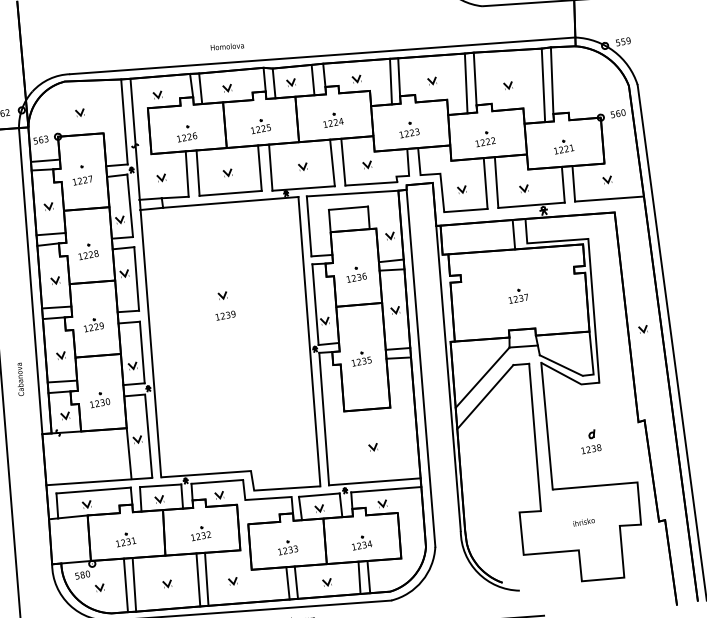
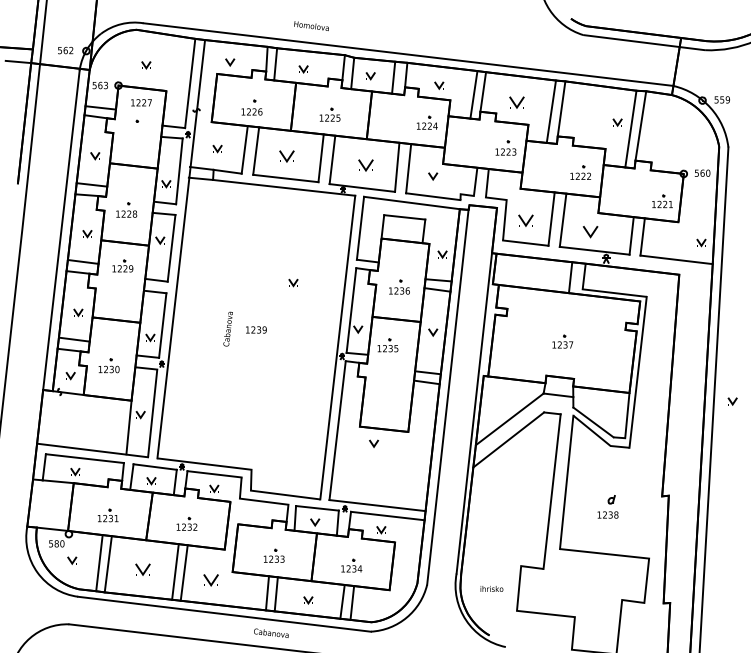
part: (432, 81) -> (516, 102), size x1.6
part: (508, 85) -> (617, 122), moved
part: (332, 119) -> (426, 122), moved
part: (408, 129) -> (505, 147), moved
part: (484, 138) -> (580, 172), moved
part: (563, 146) -> (662, 201), moved
part: (303, 166) -> (366, 165), size x1.6
part: (228, 173) -> (287, 157), size x1.6
part: (607, 179) -> (701, 242), moved
text: (82, 180) -> (141, 102), moved
part: (462, 189) -> (526, 220), size x1.6
part: (524, 189) -> (590, 232), size x1.6
part: (222, 295) -> (293, 282), moved
text: (225, 315) -> (256, 329), moved
part: (93, 324) -> (122, 265), moved
part: (643, 329) -> (732, 401), moved
part: (360, 358) -> (387, 345), moved
text: (19, 379) -> (227, 328), moved
part: (373, 447) -> (374, 443), moved
text: (583, 521) -> (491, 588), moved
part: (233, 581) -> (211, 580), size x1.6
part: (167, 584) -> (142, 570), size x1.6

